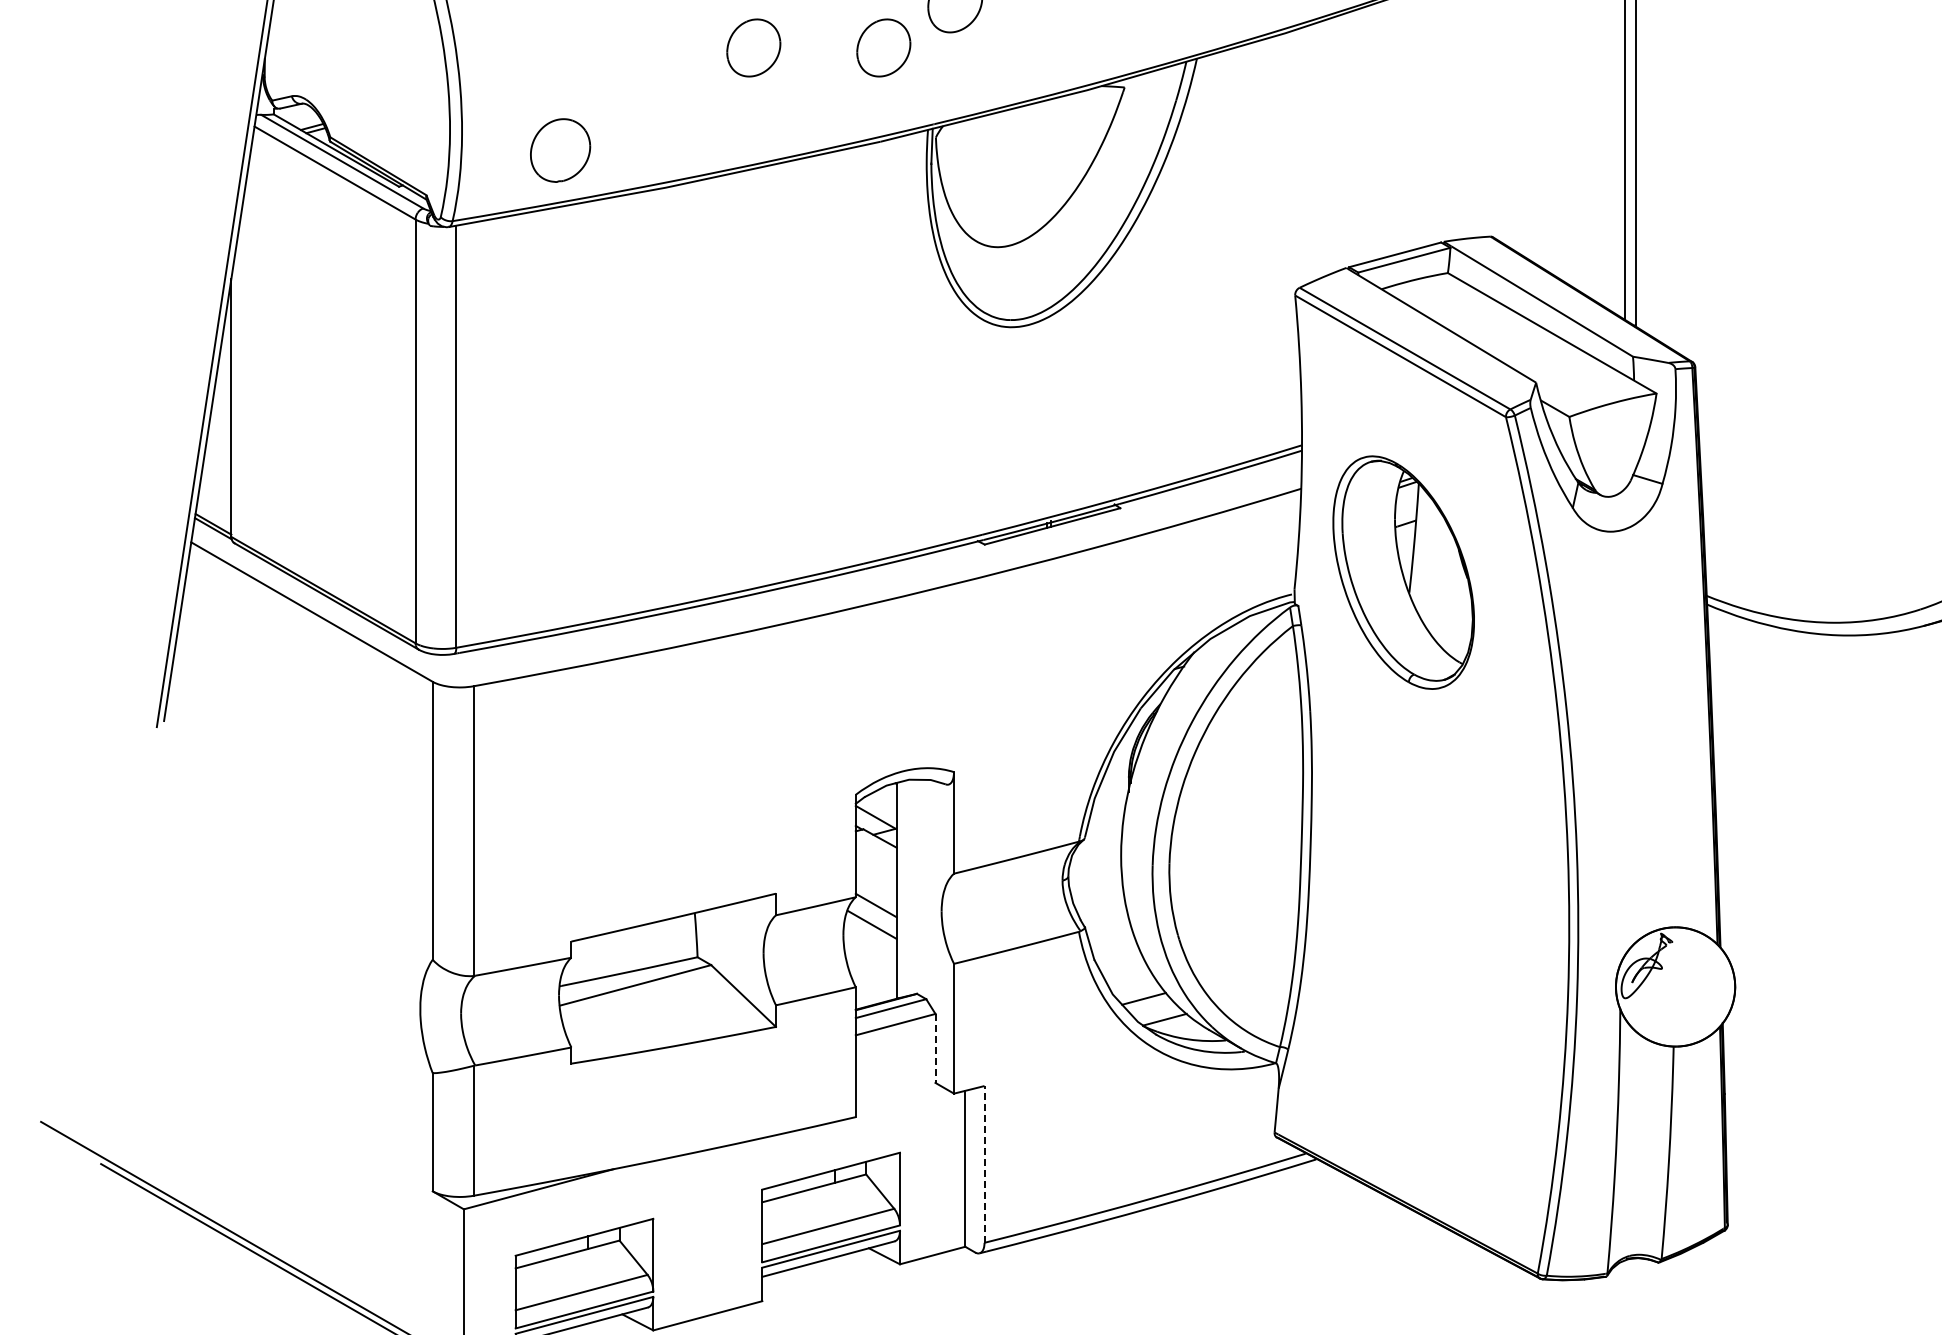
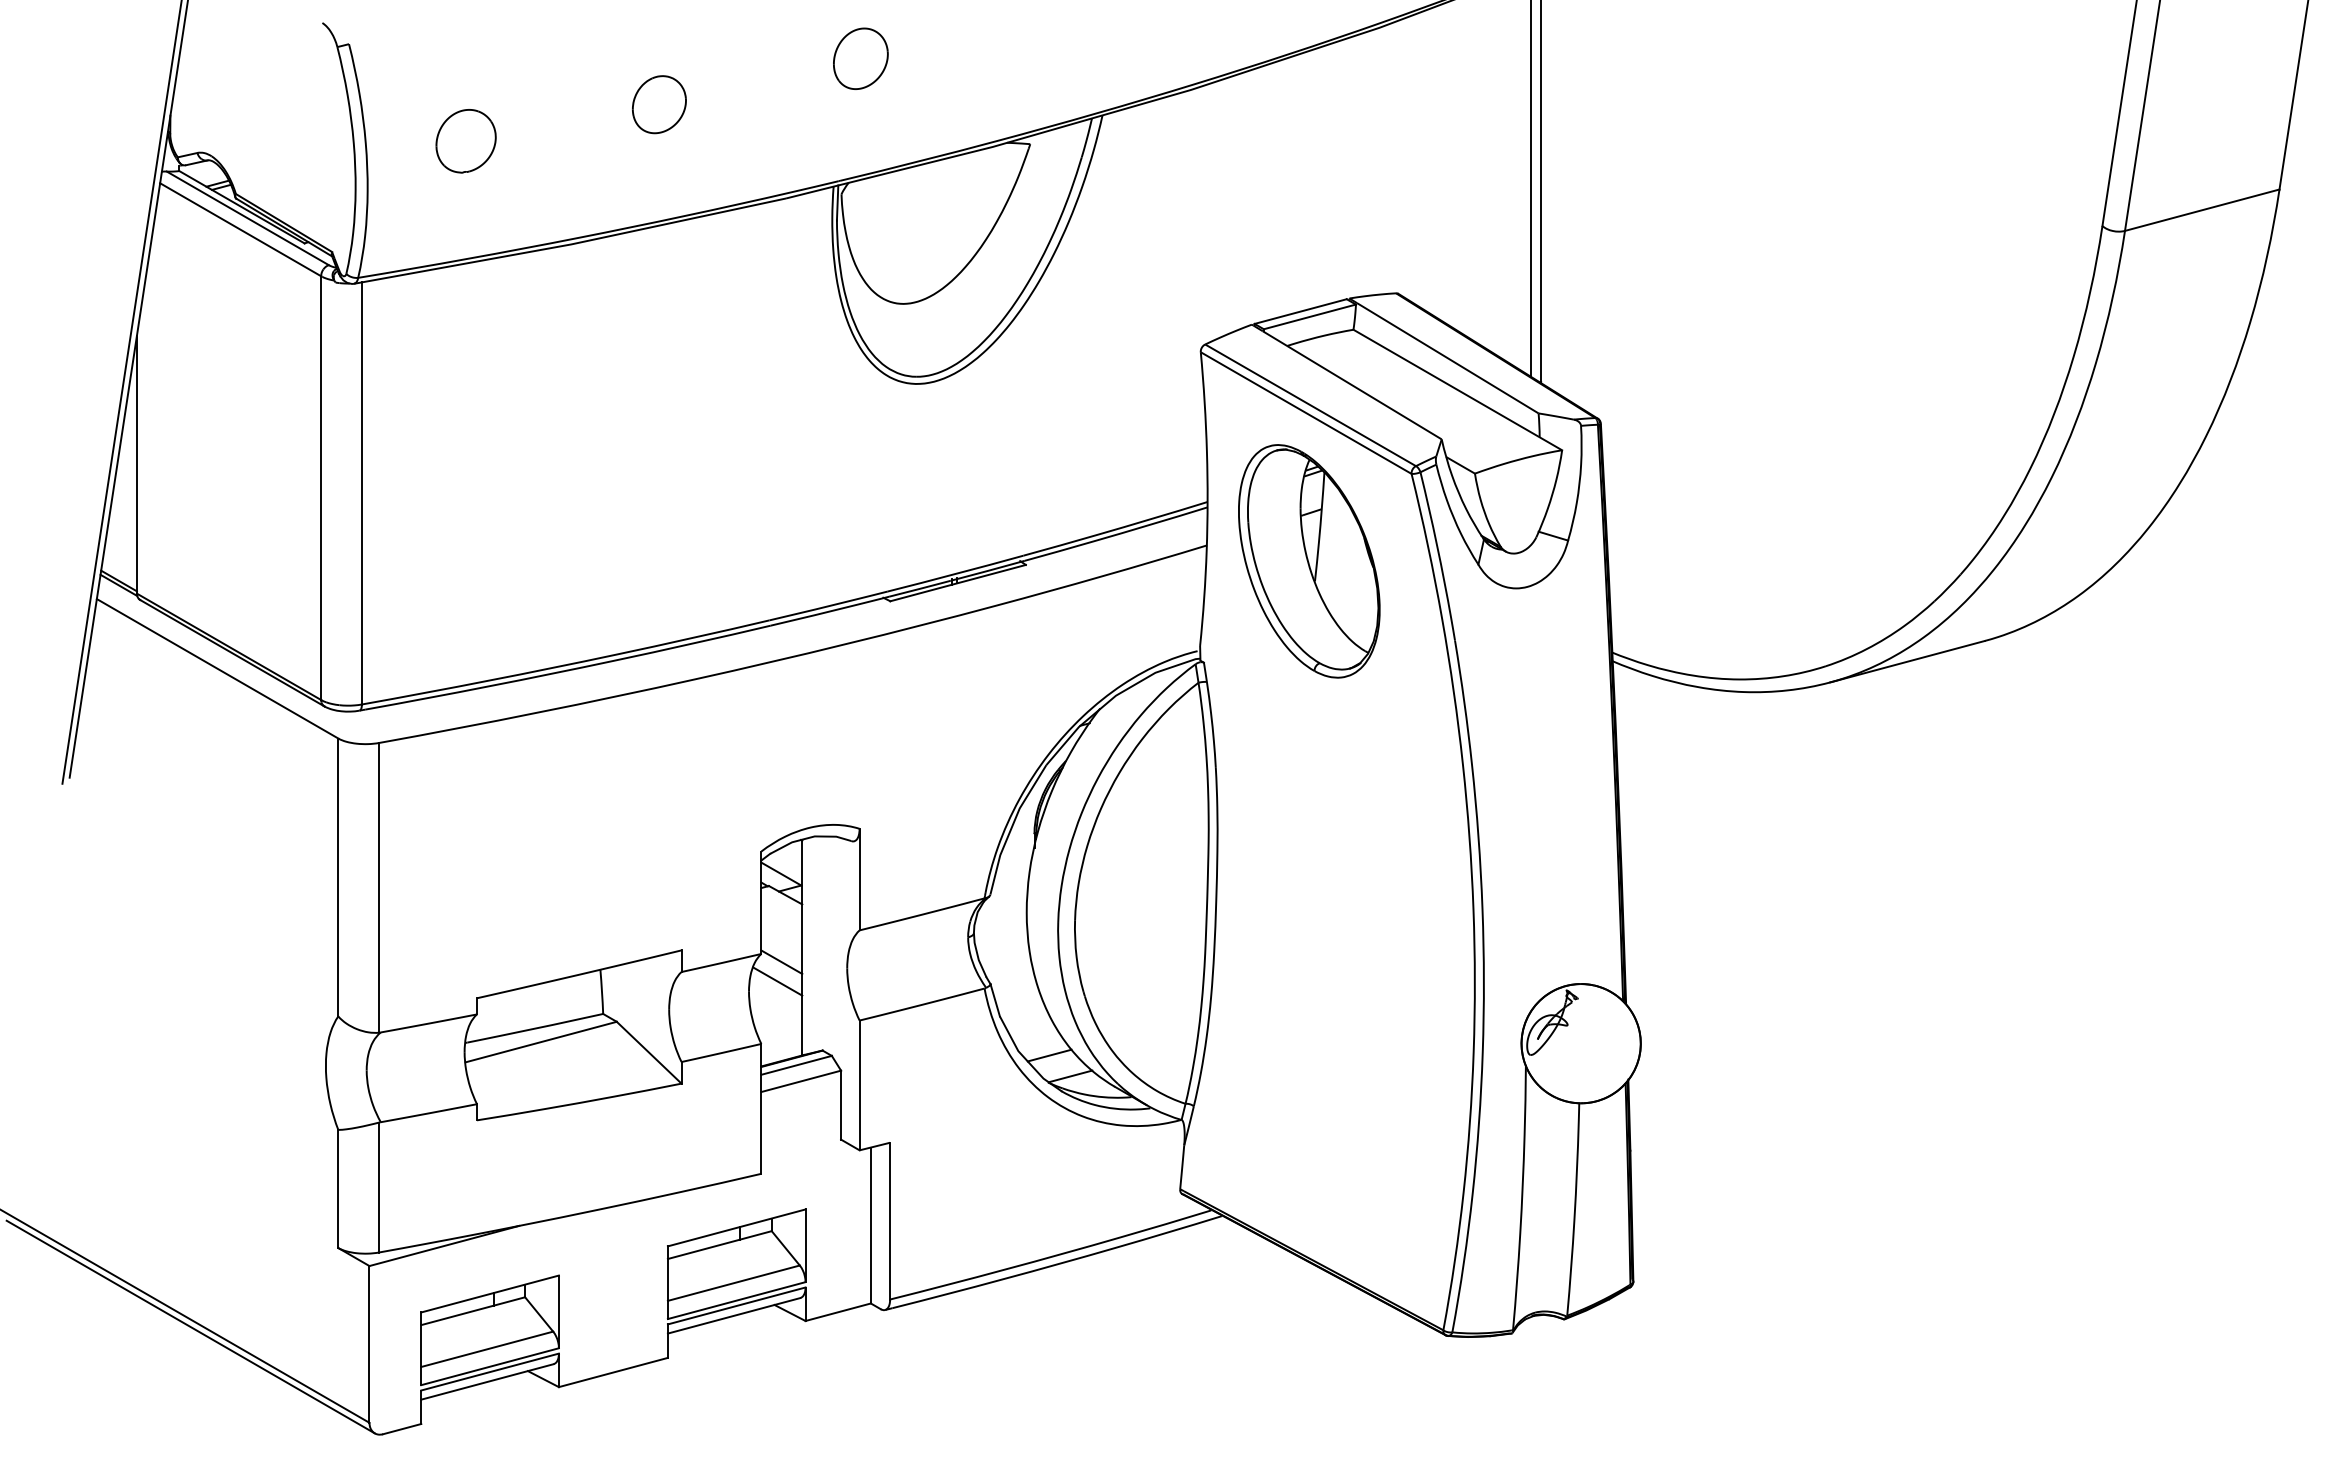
part: (883, 47) -> (789, 104), removed
part: (559, 150) -> (465, 141), moved
part: (1403, 572) -> (1309, 561), moved
line: (935, 1048) -> (841, 1105), dashed -> solid
line: (984, 1163) -> (890, 1220), dashed -> solid

